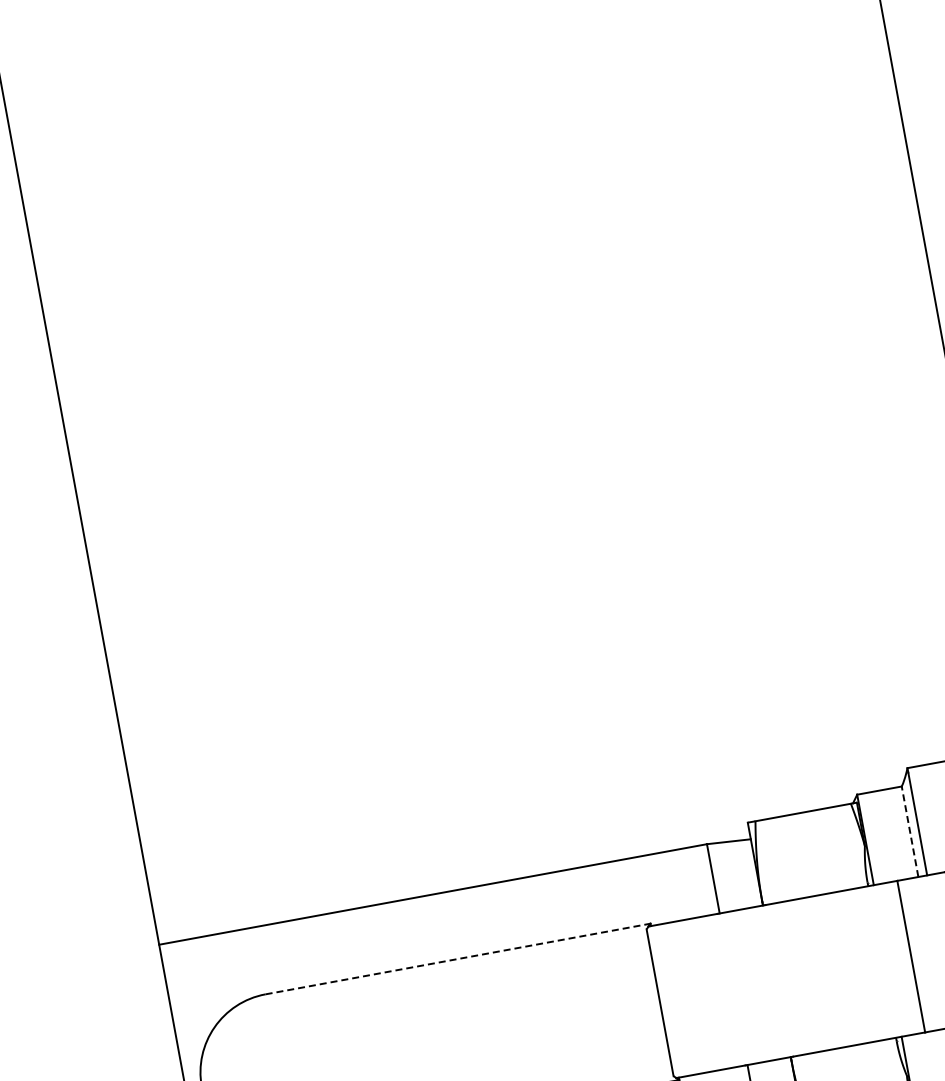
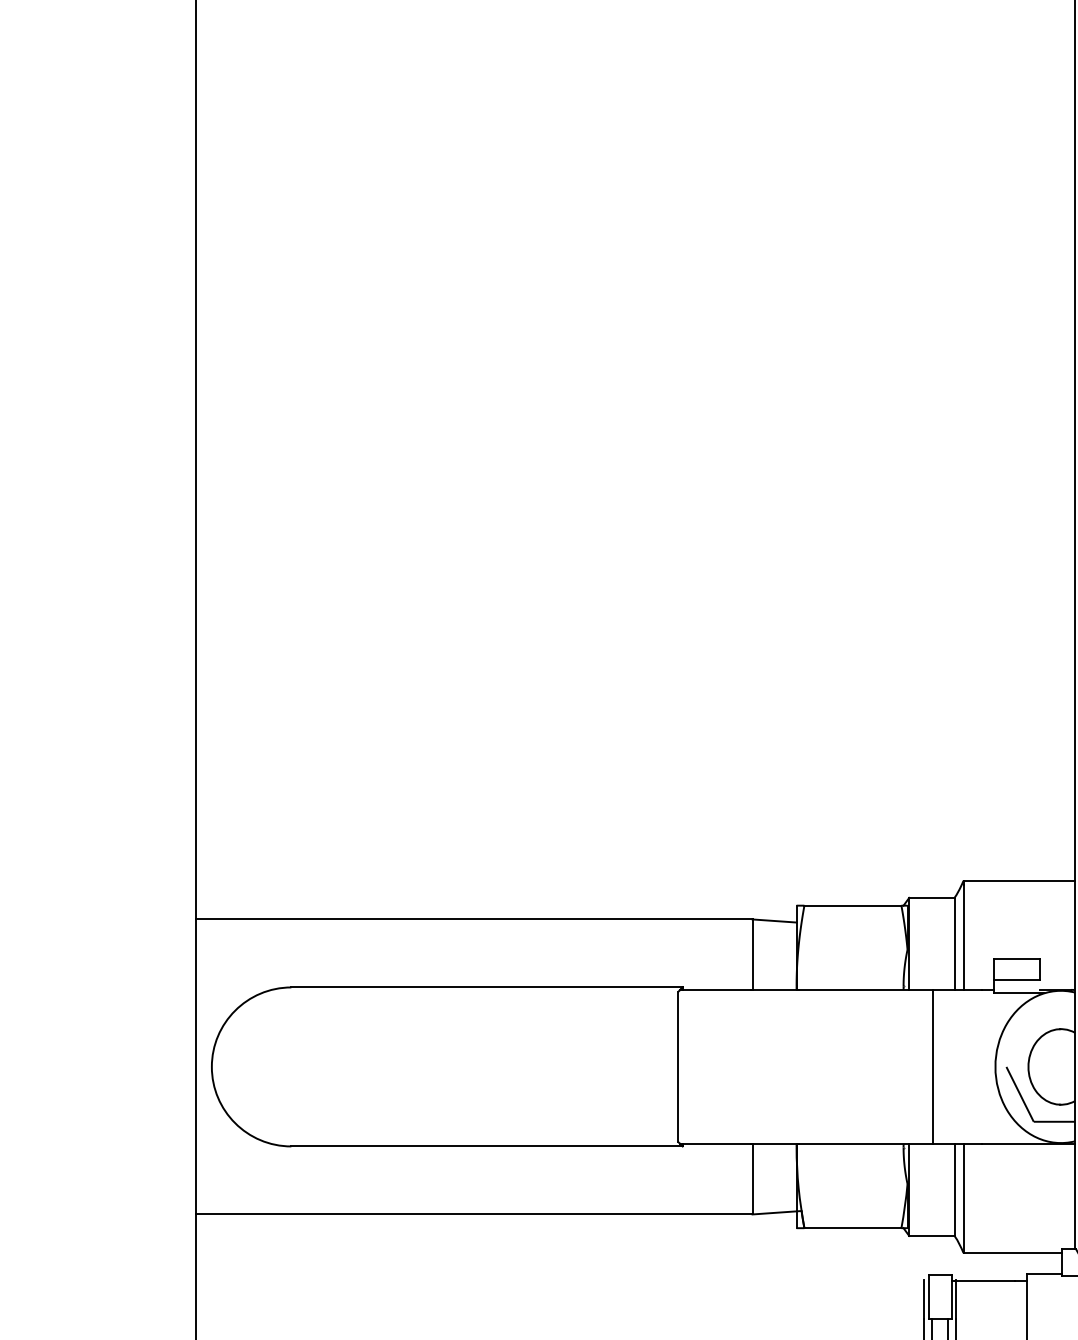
line: (909, 831) -> (954, 943), dashed -> solid
line: (458, 958) -> (487, 987), dashed -> solid

